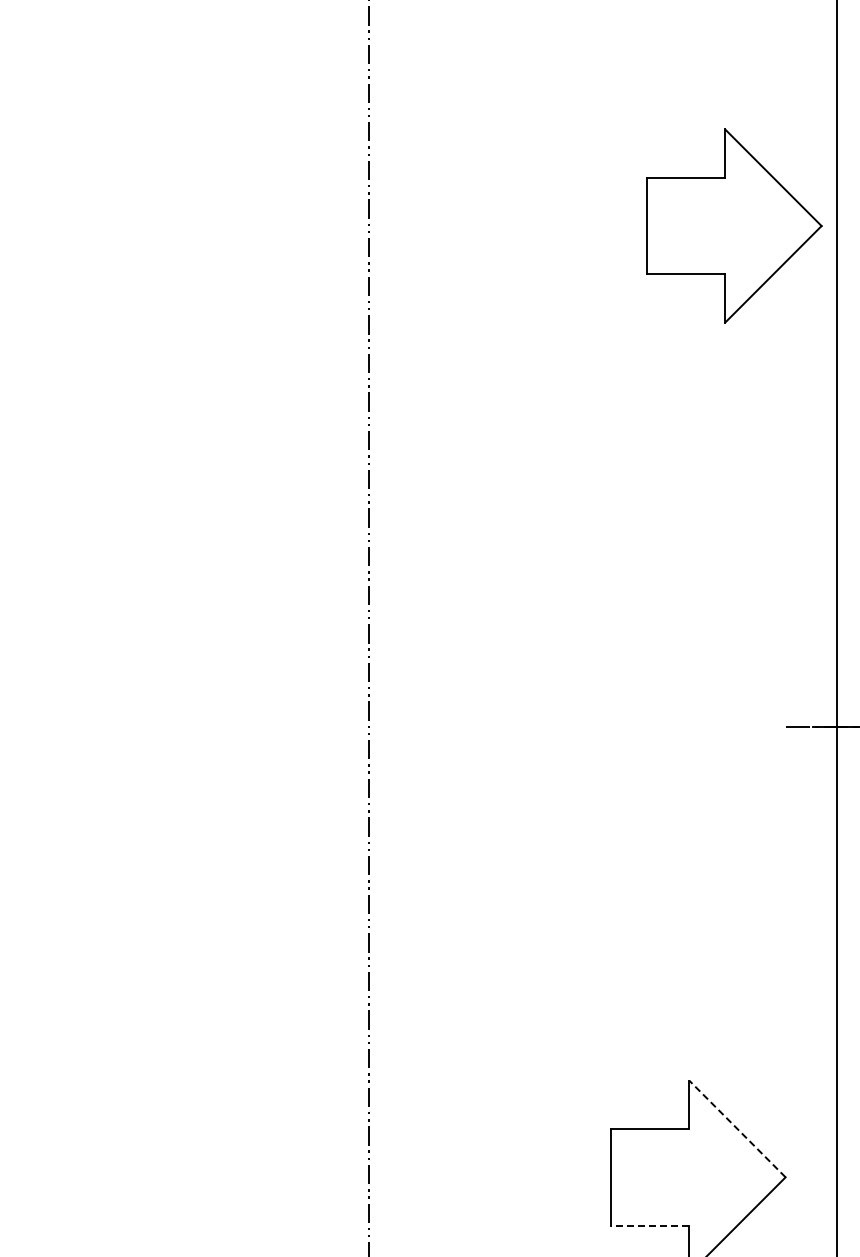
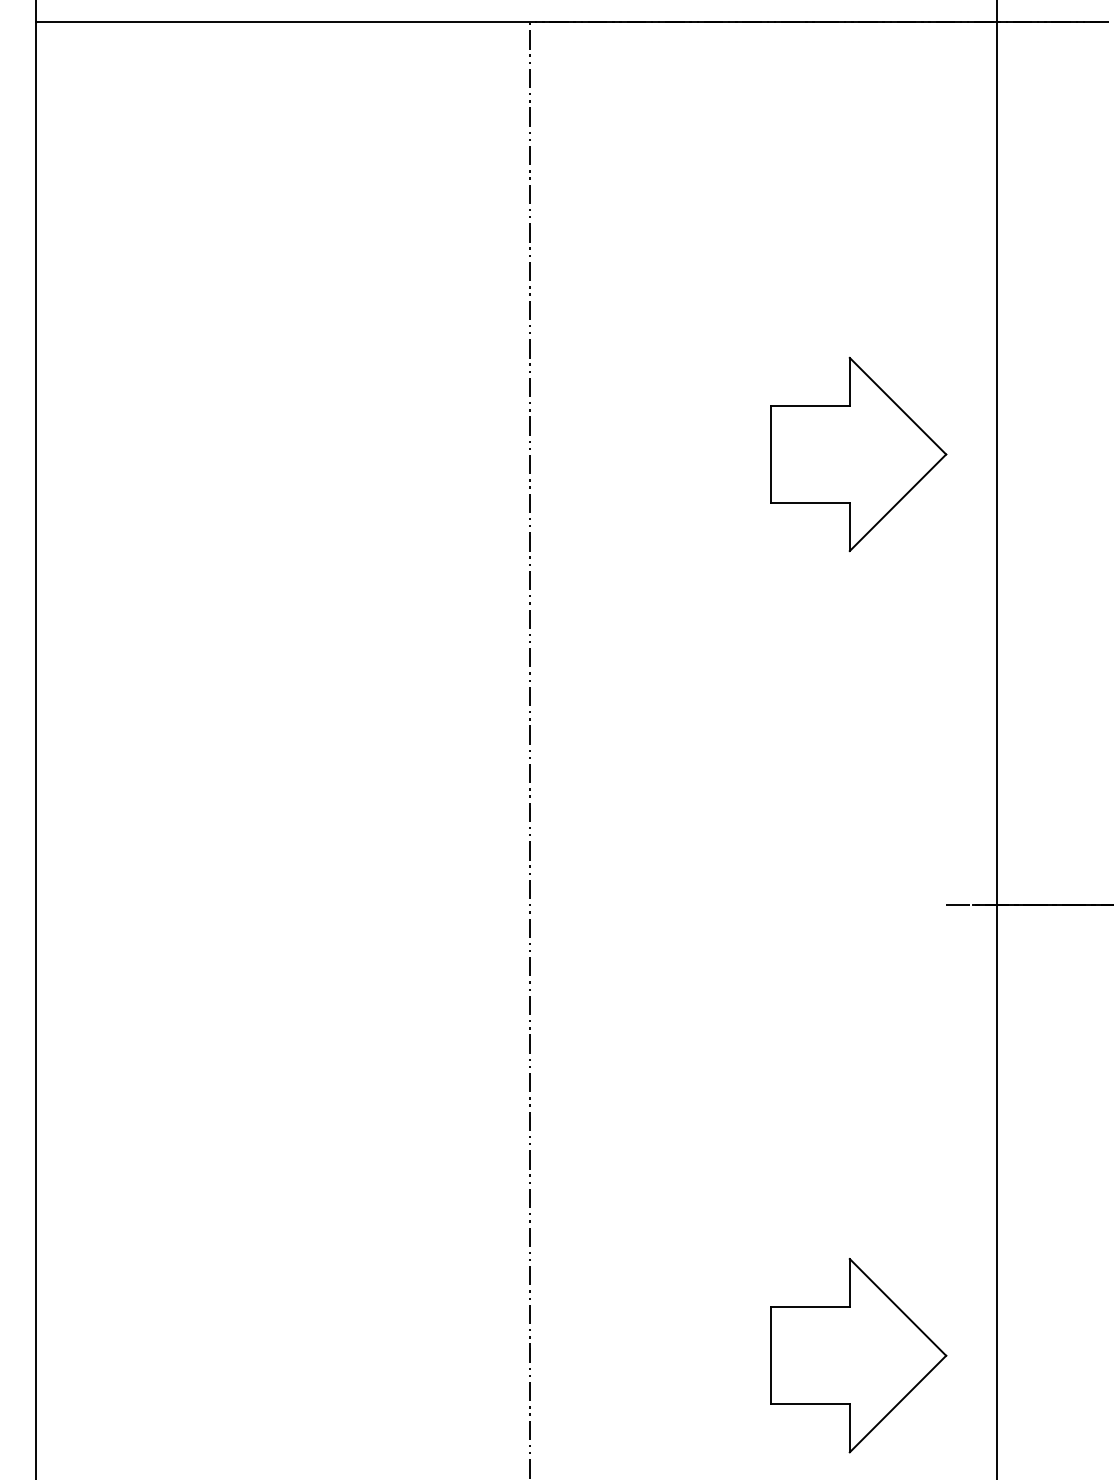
part: (733, 226) -> (858, 454), moved
line: (736, 1129) -> (897, 1307), dashed -> solid
line: (649, 1226) -> (810, 1404), dashed -> solid

